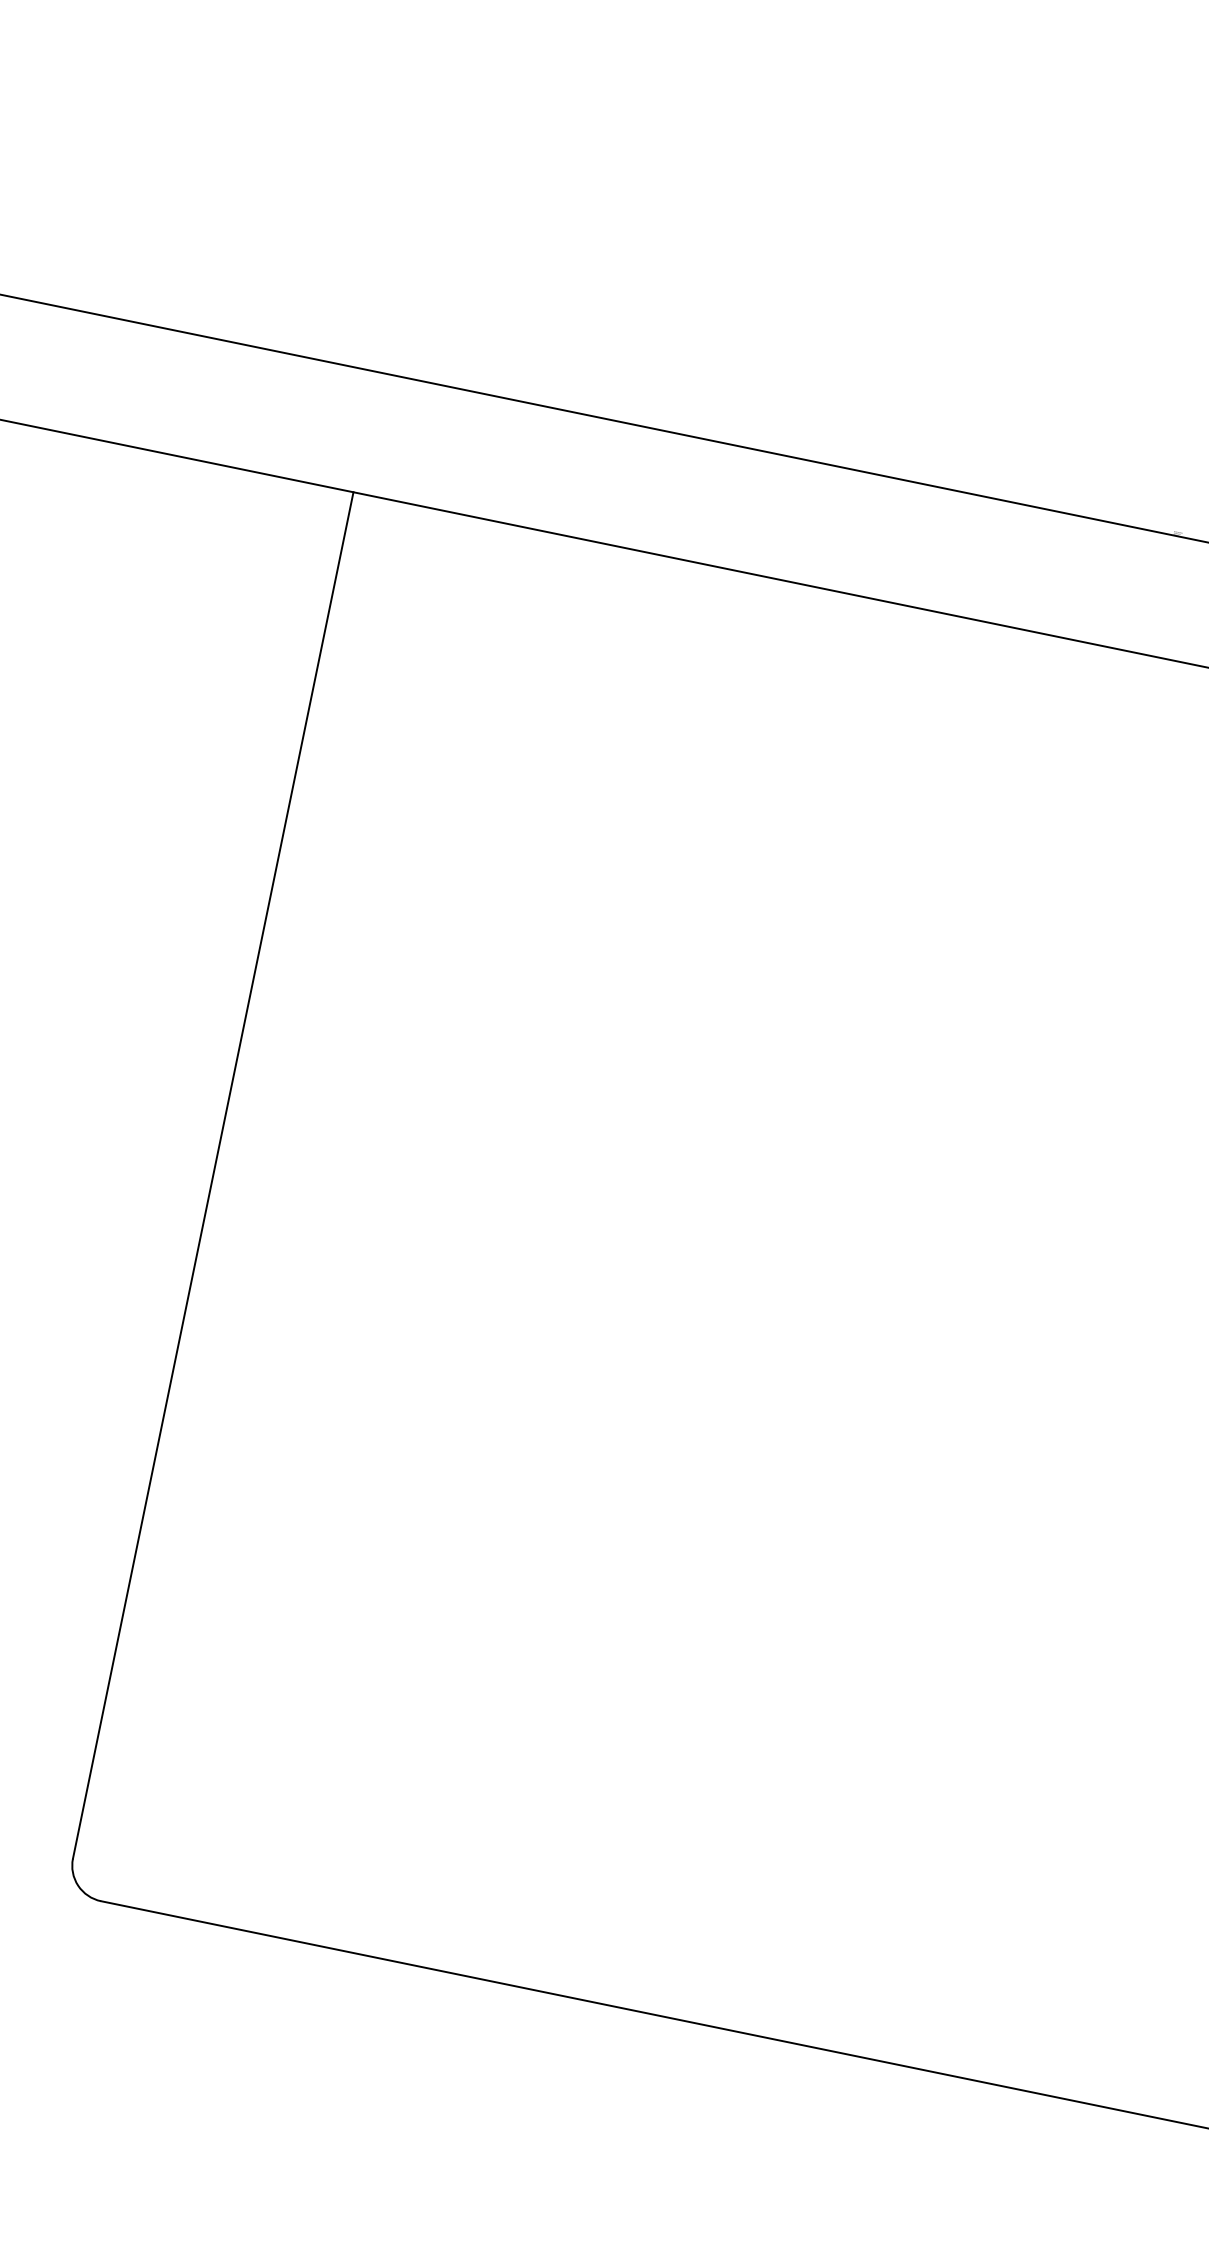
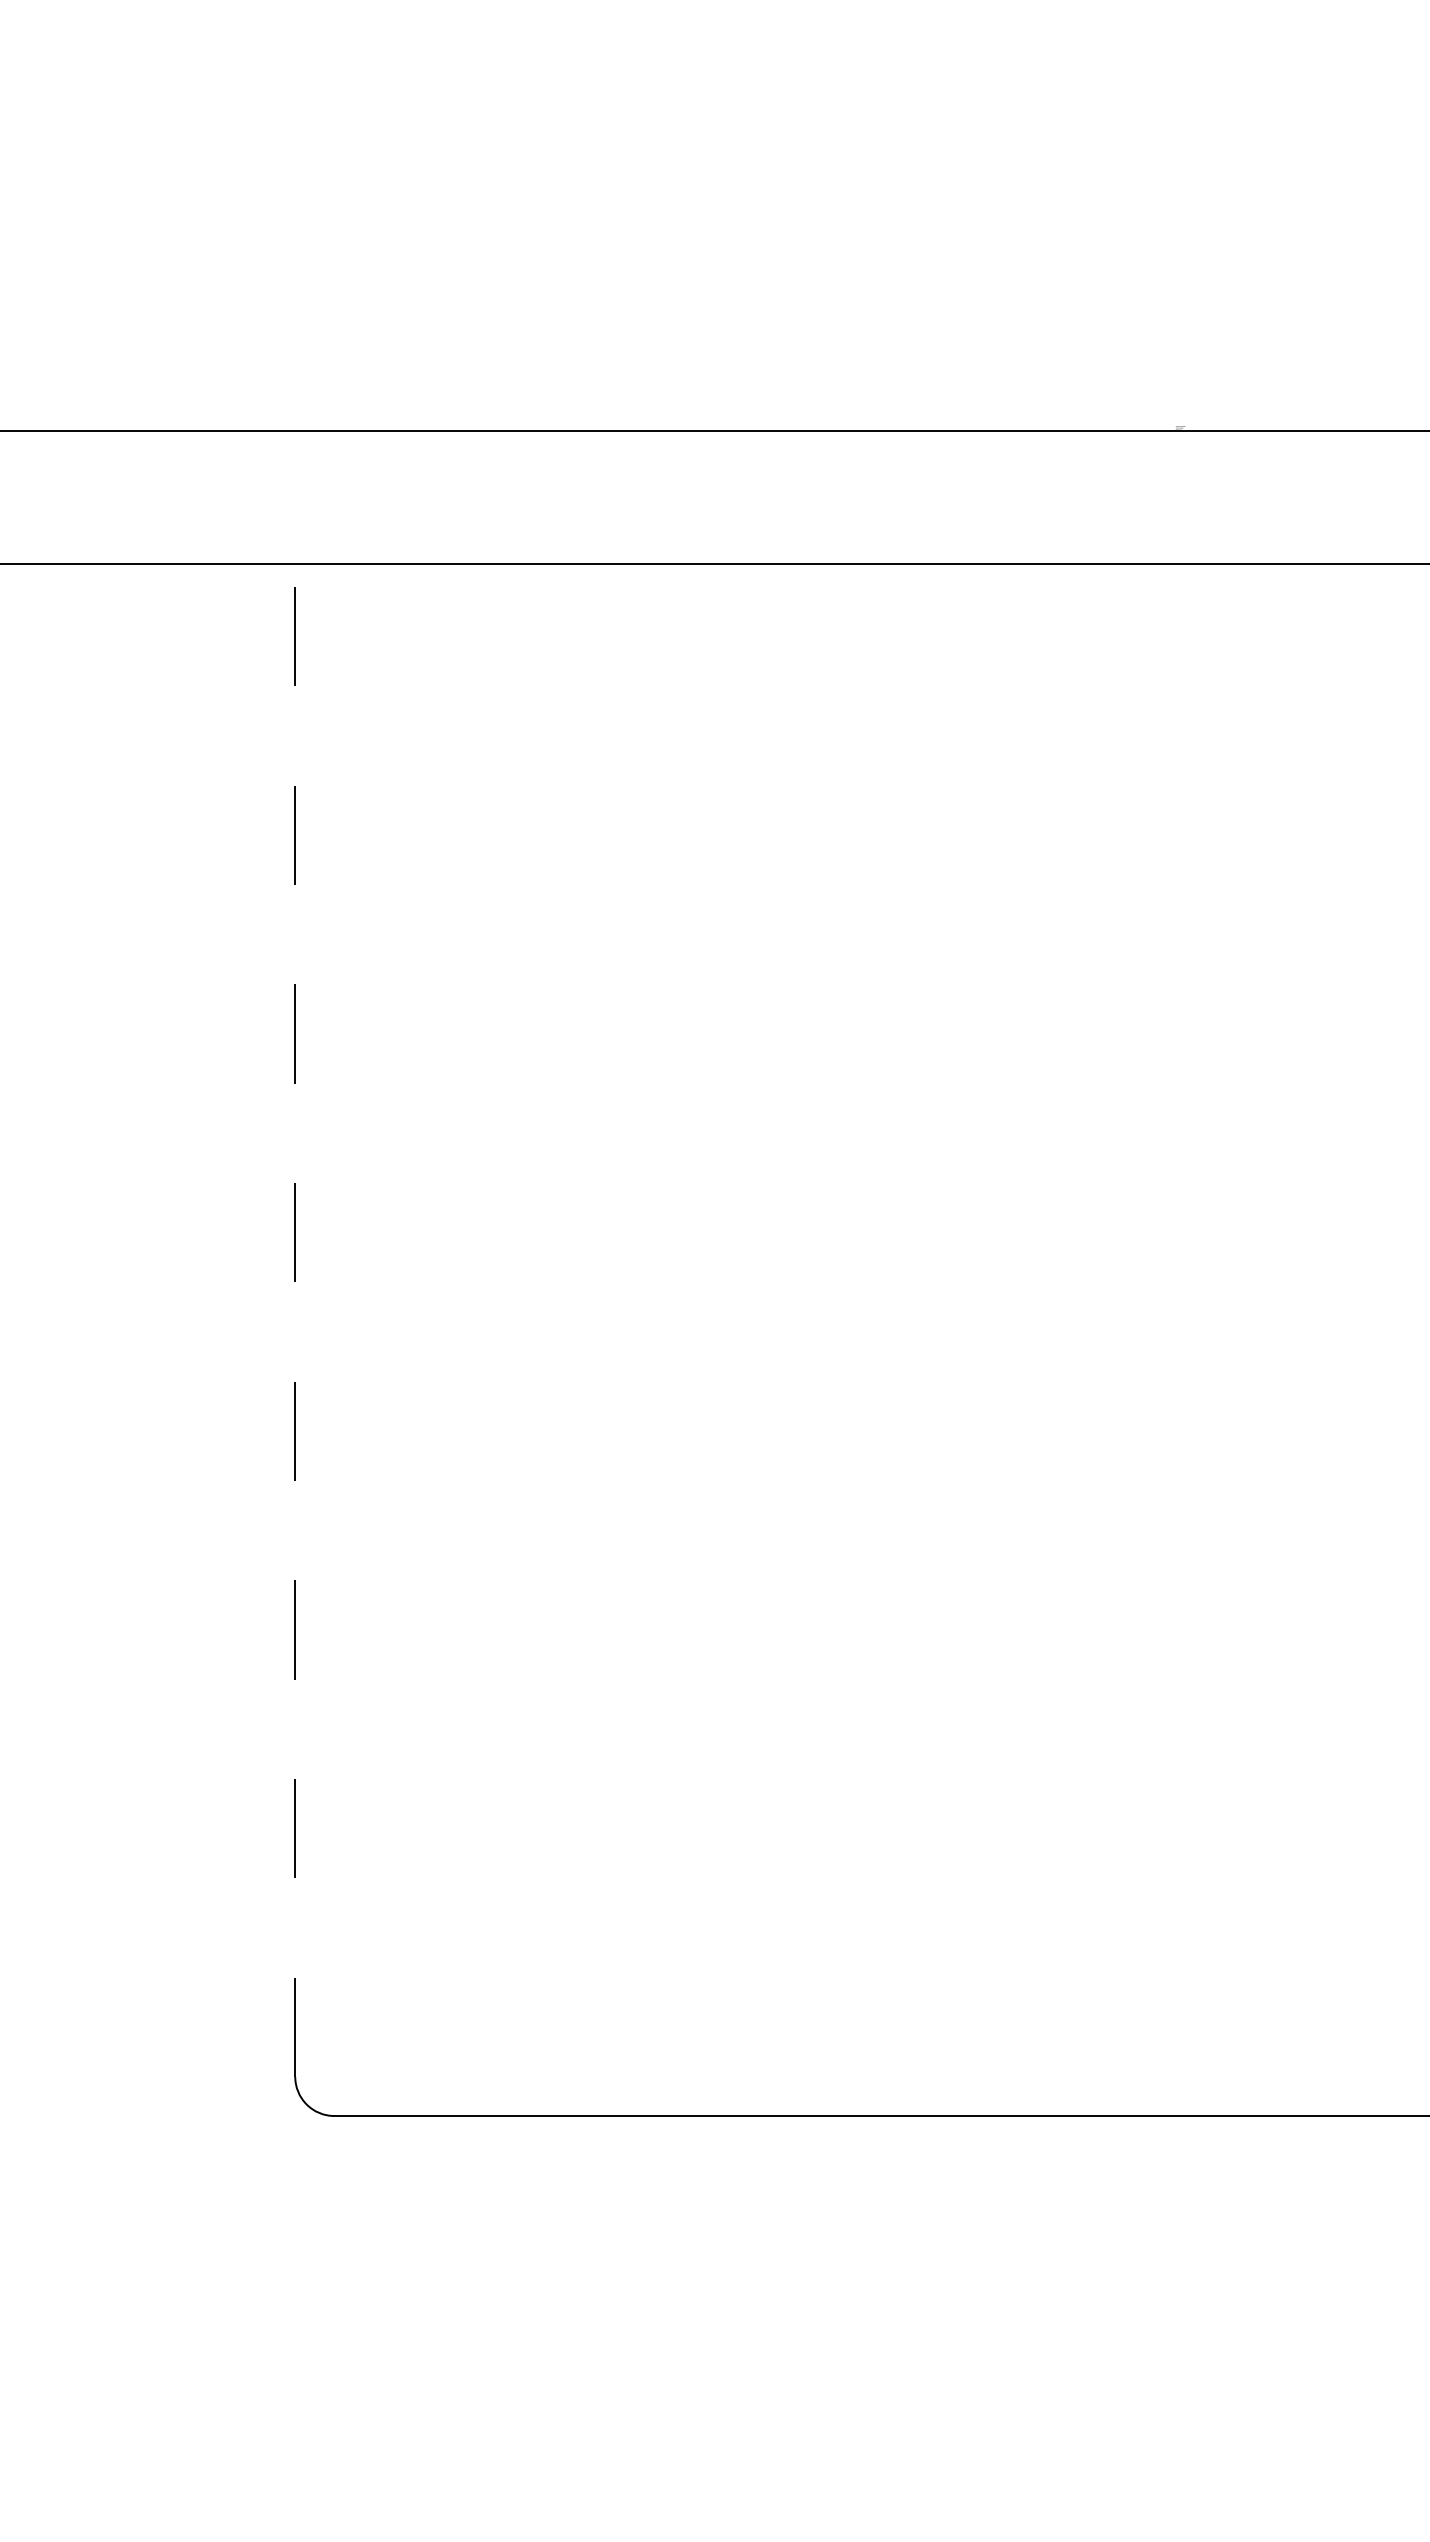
line: (213, 1175) -> (295, 1320), solid -> dashed

